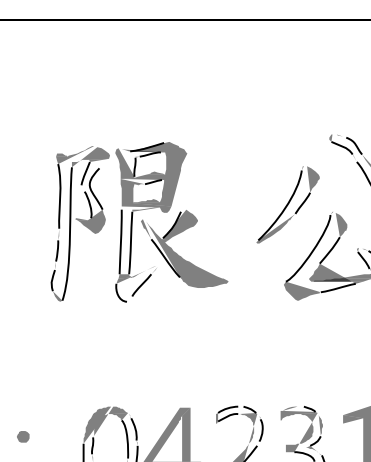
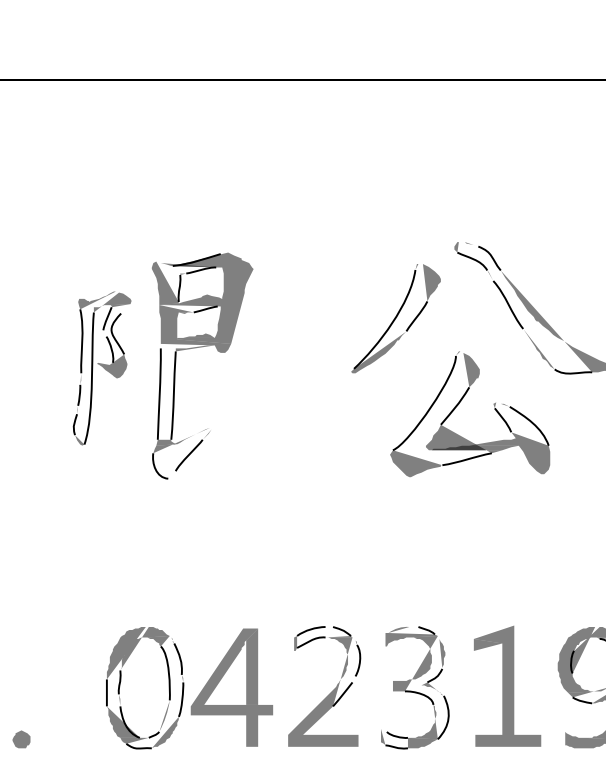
part: (287, 204) -> (395, 318), moved
part: (79, 223) -> (101, 368), size x0.7
part: (180, 255) -> (243, 413), removed
part: (23, 436) -> (21, 669), removed

